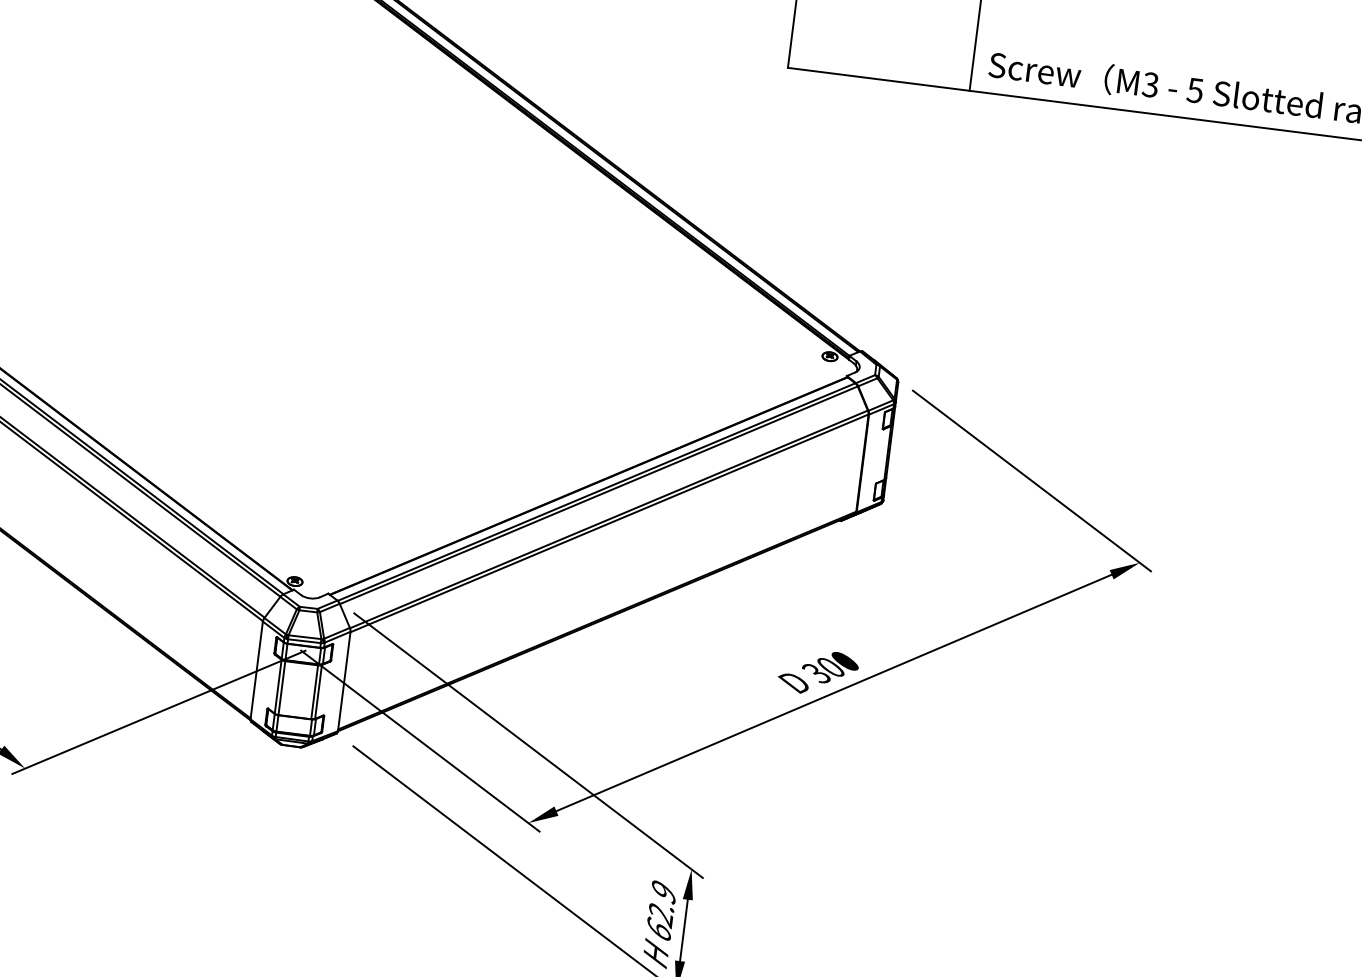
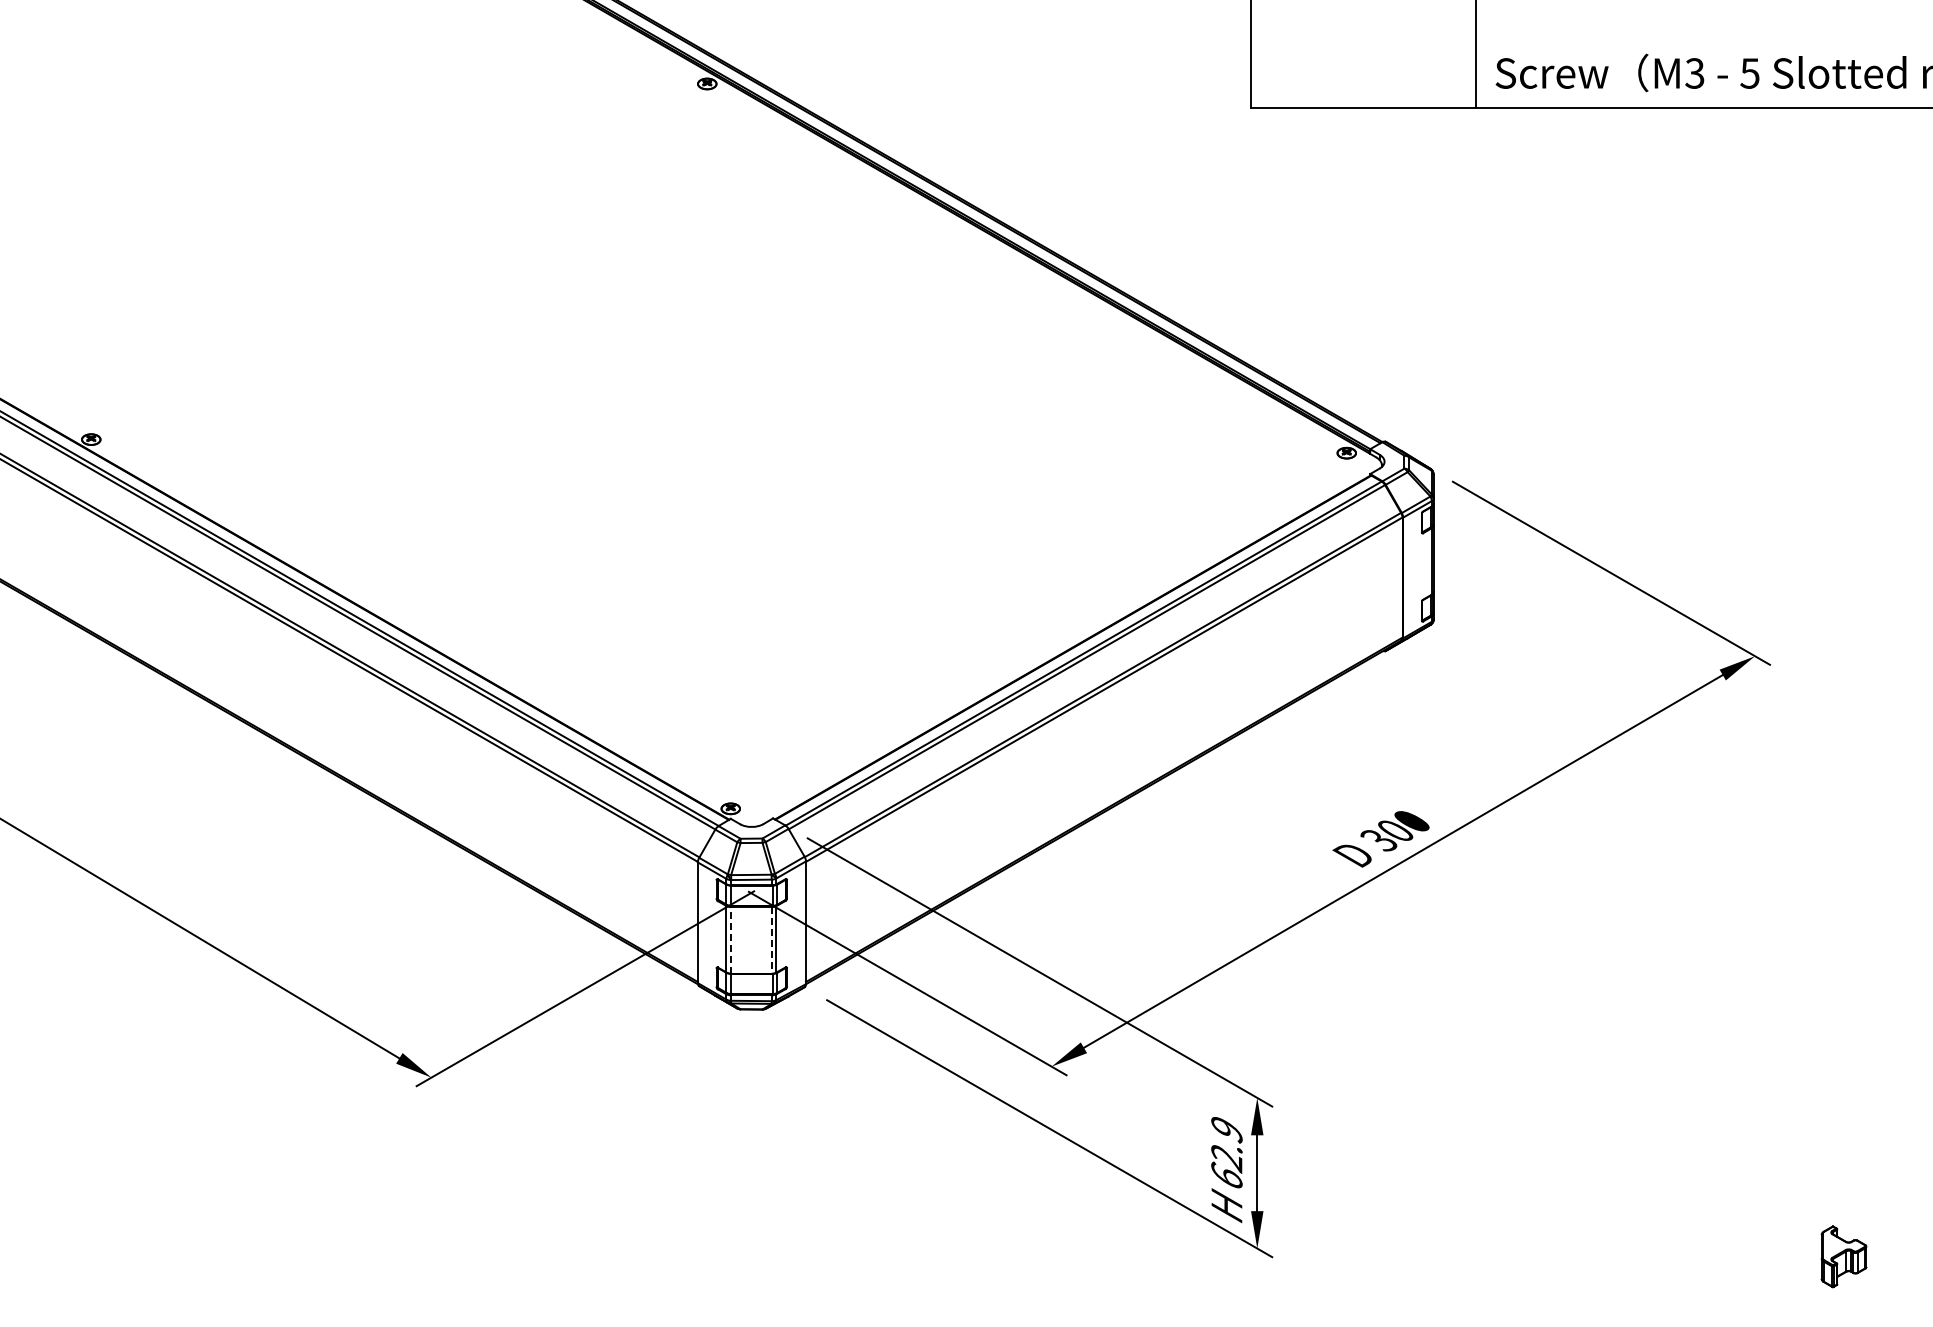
line: (282, 687) -> (731, 939), solid -> dashed
line: (314, 692) -> (771, 940), solid -> dashed

